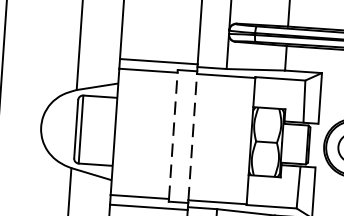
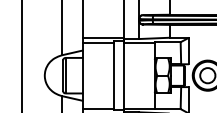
line: (172, 135) -> (113, 75), dashed -> solid
line: (193, 136) -> (124, 75), dashed -> solid

